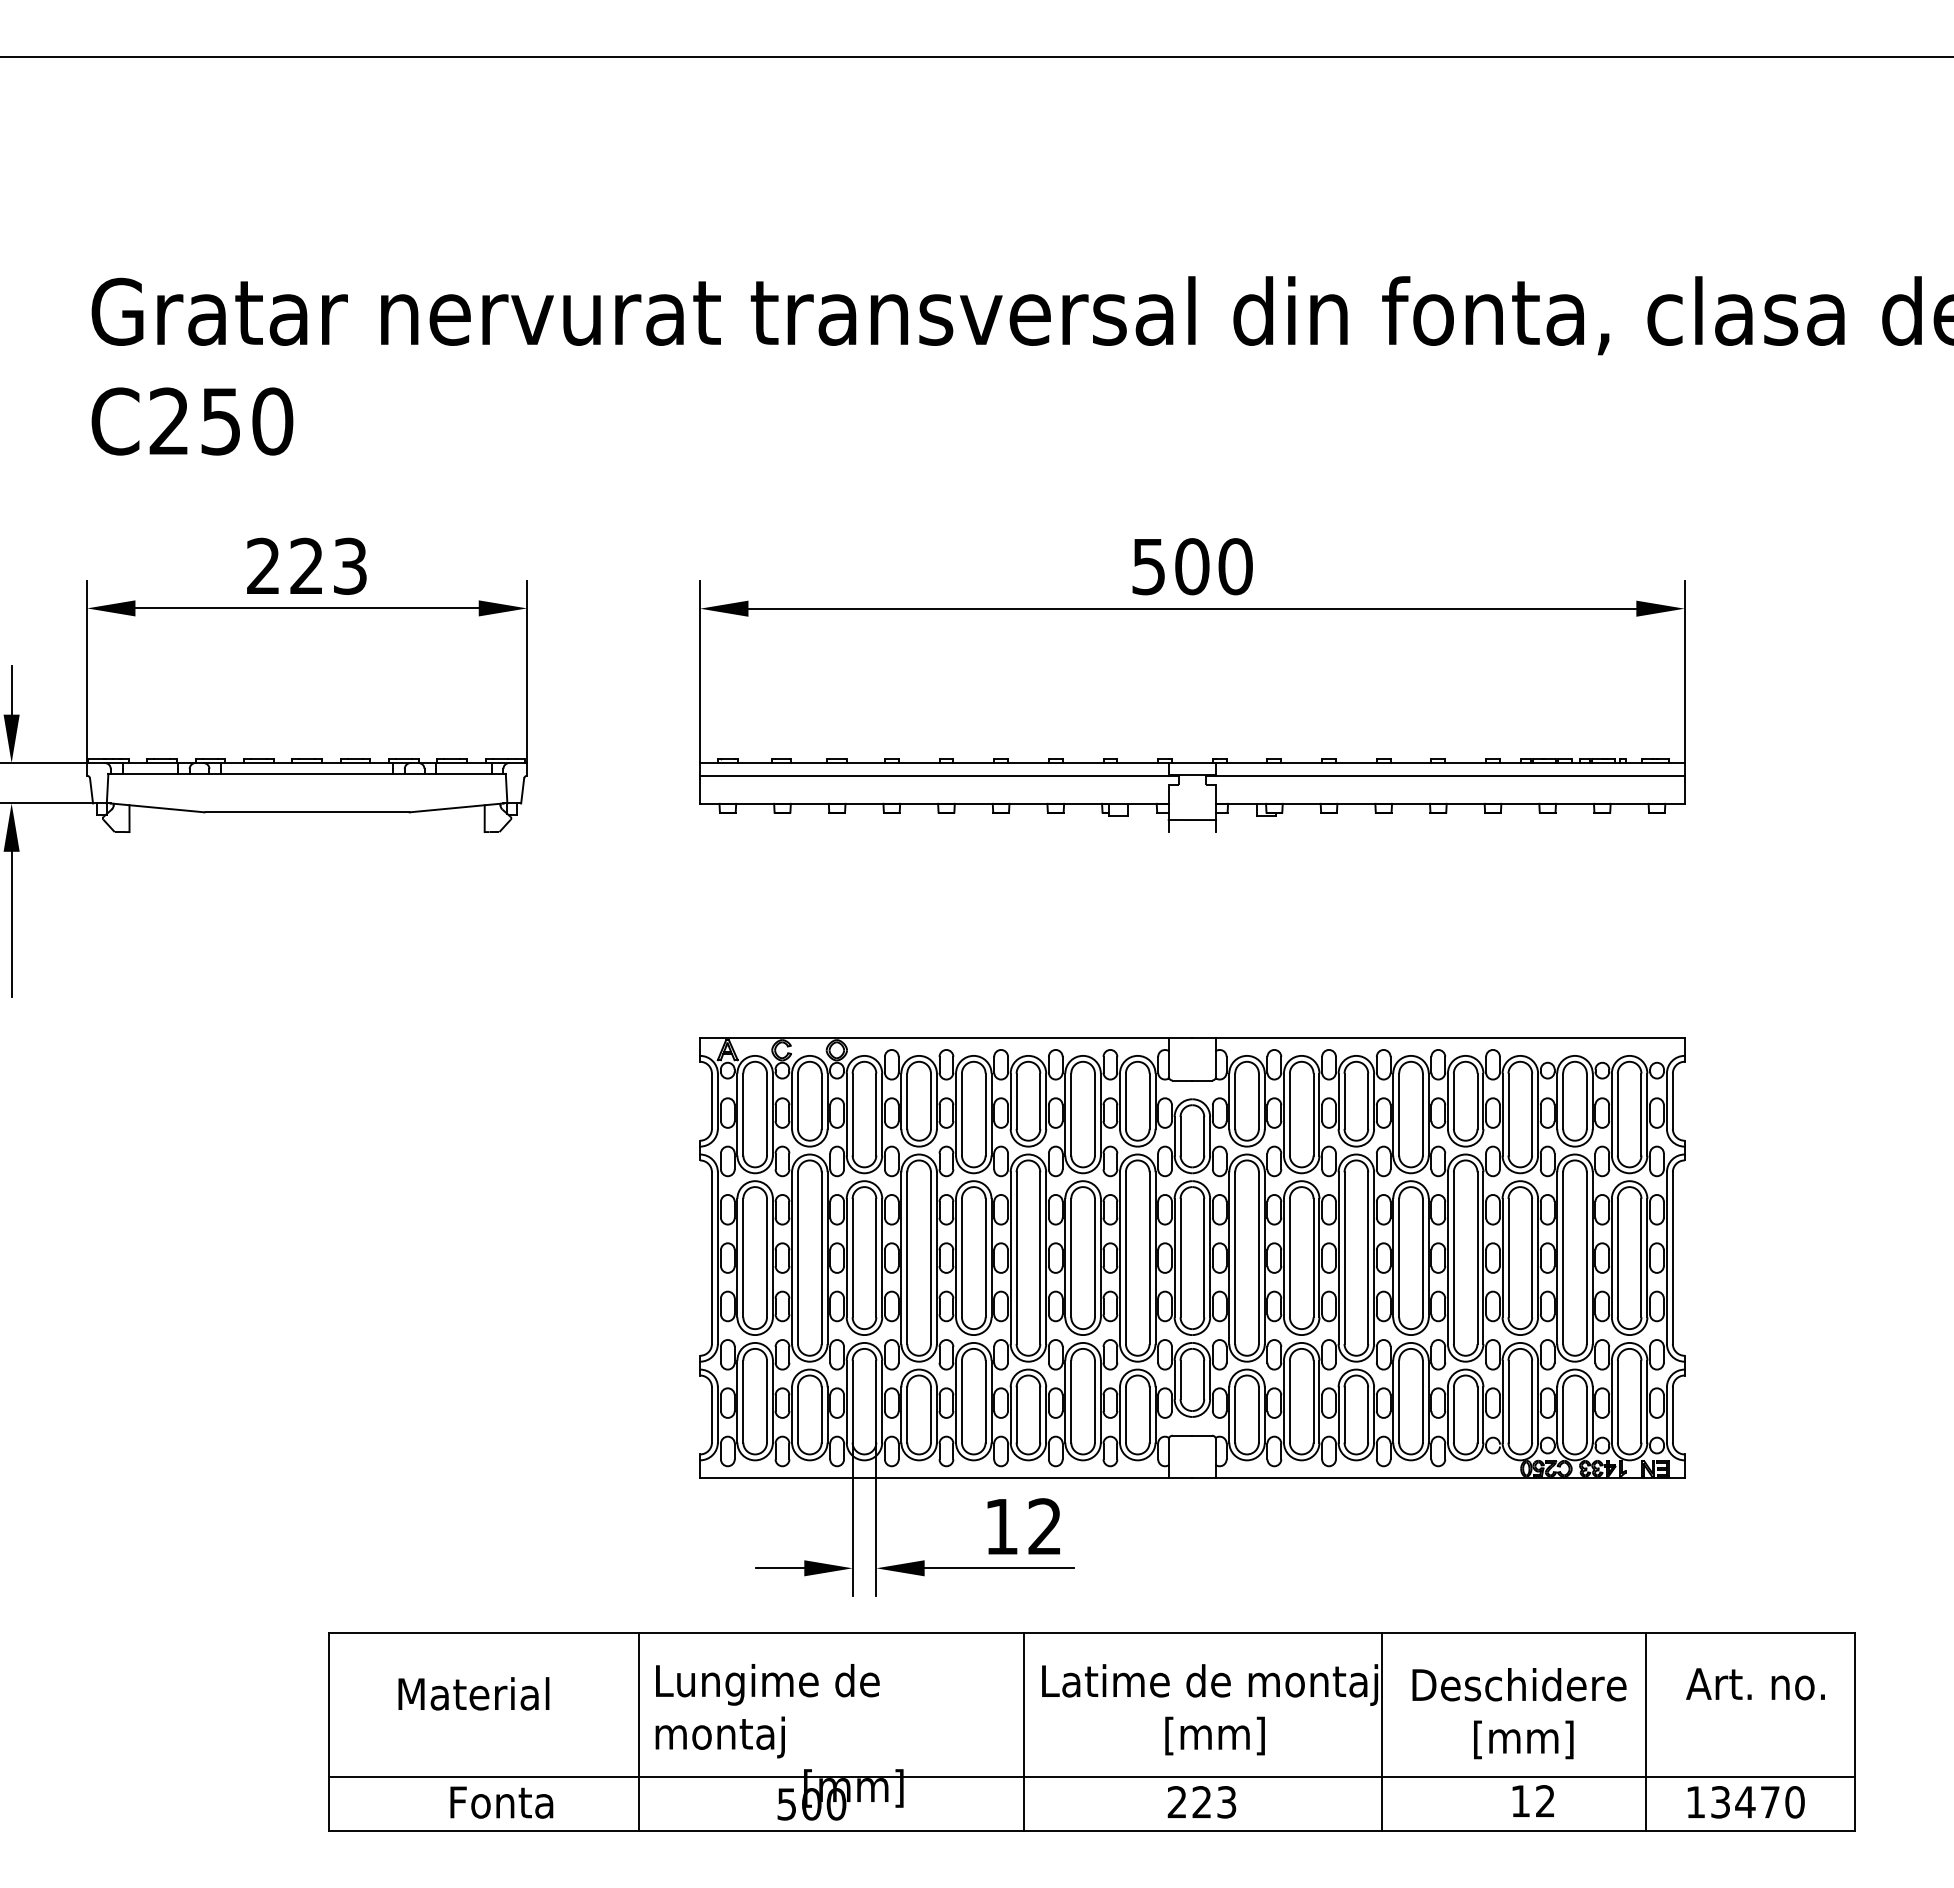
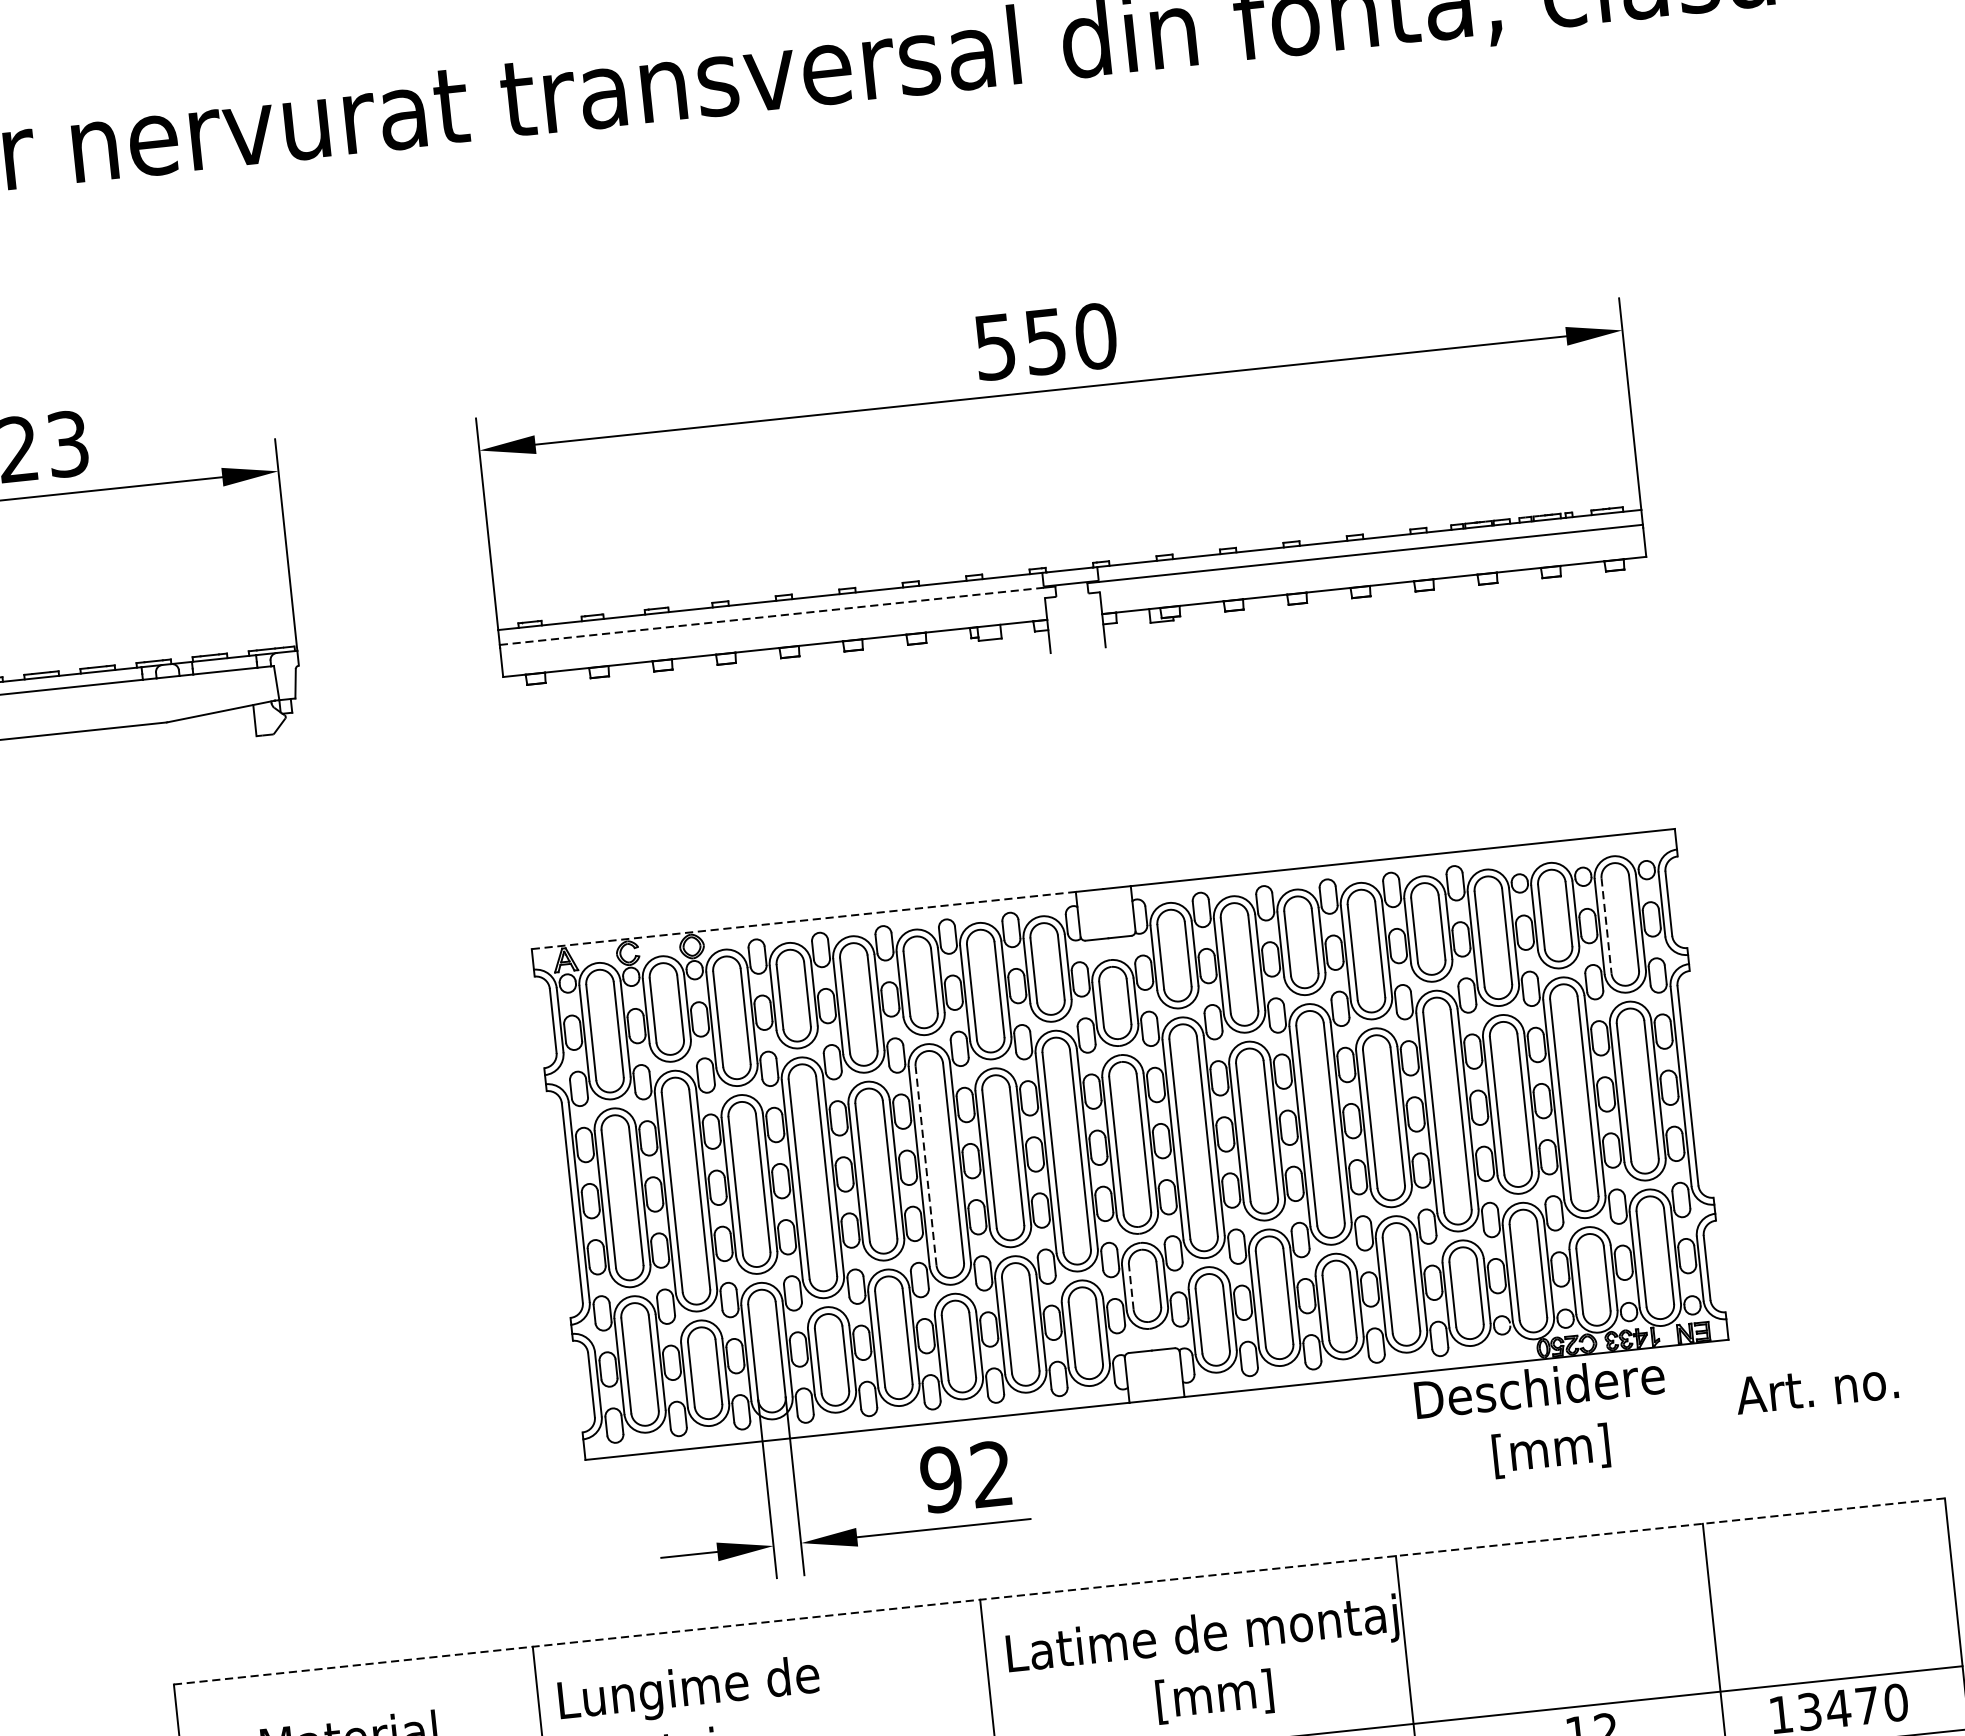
text: (1192, 566) -> (1045, 341), 500 -> 550
line: (934, 776) -> (771, 616), solid -> dashed
line: (1192, 820) -> (1076, 636), removed
line: (934, 1038) -> (803, 920), solid -> dashed
line: (1617, 1114) -> (1606, 925), solid -> dashed
line: (1016, 1258) -> (925, 1166), solid -> dashed
line: (1180, 1379) -> (1131, 1286), solid -> dashed
text: (1001, 1526) -> (941, 1479), 12 -> 92
line: (1092, 1632) -> (1059, 1591), solid -> dashed
text: (1755, 1684) -> (1816, 1388), moved
text: (1519, 1713) -> (1543, 1420), moved

